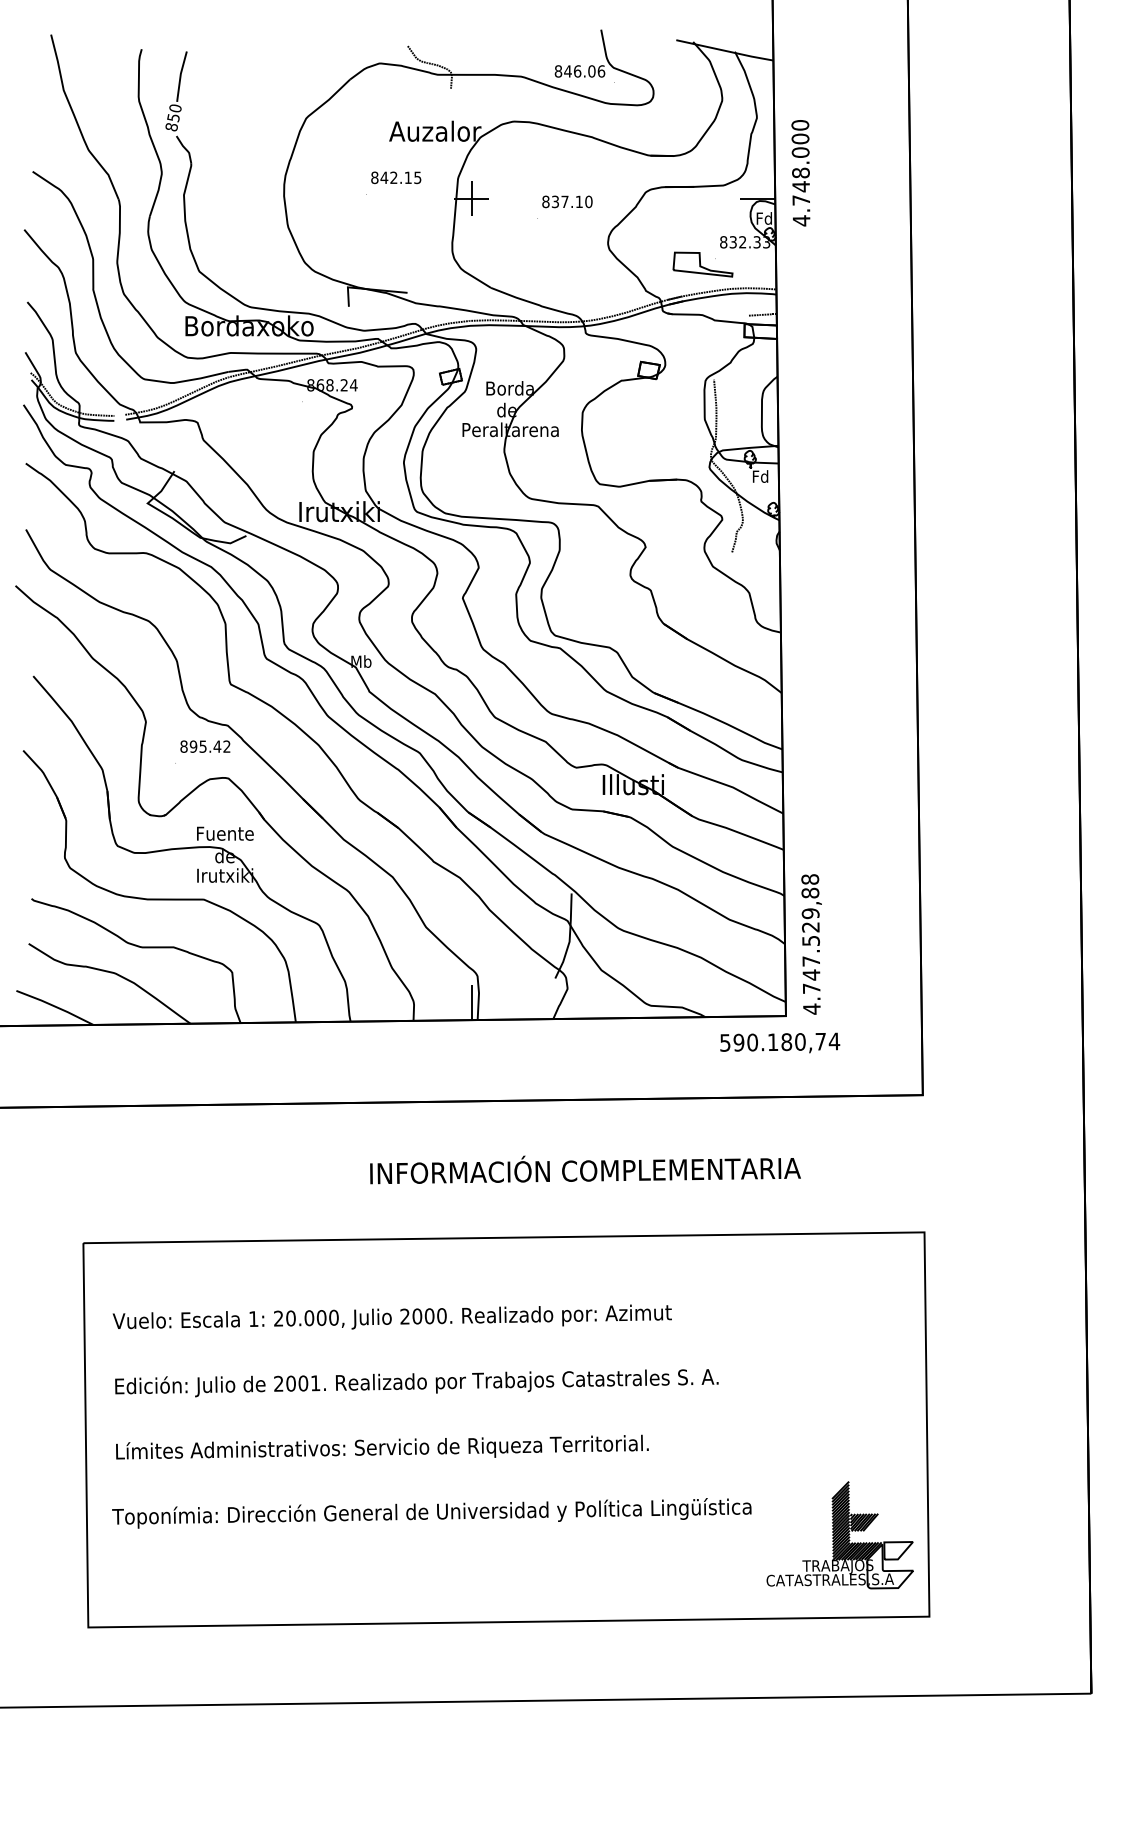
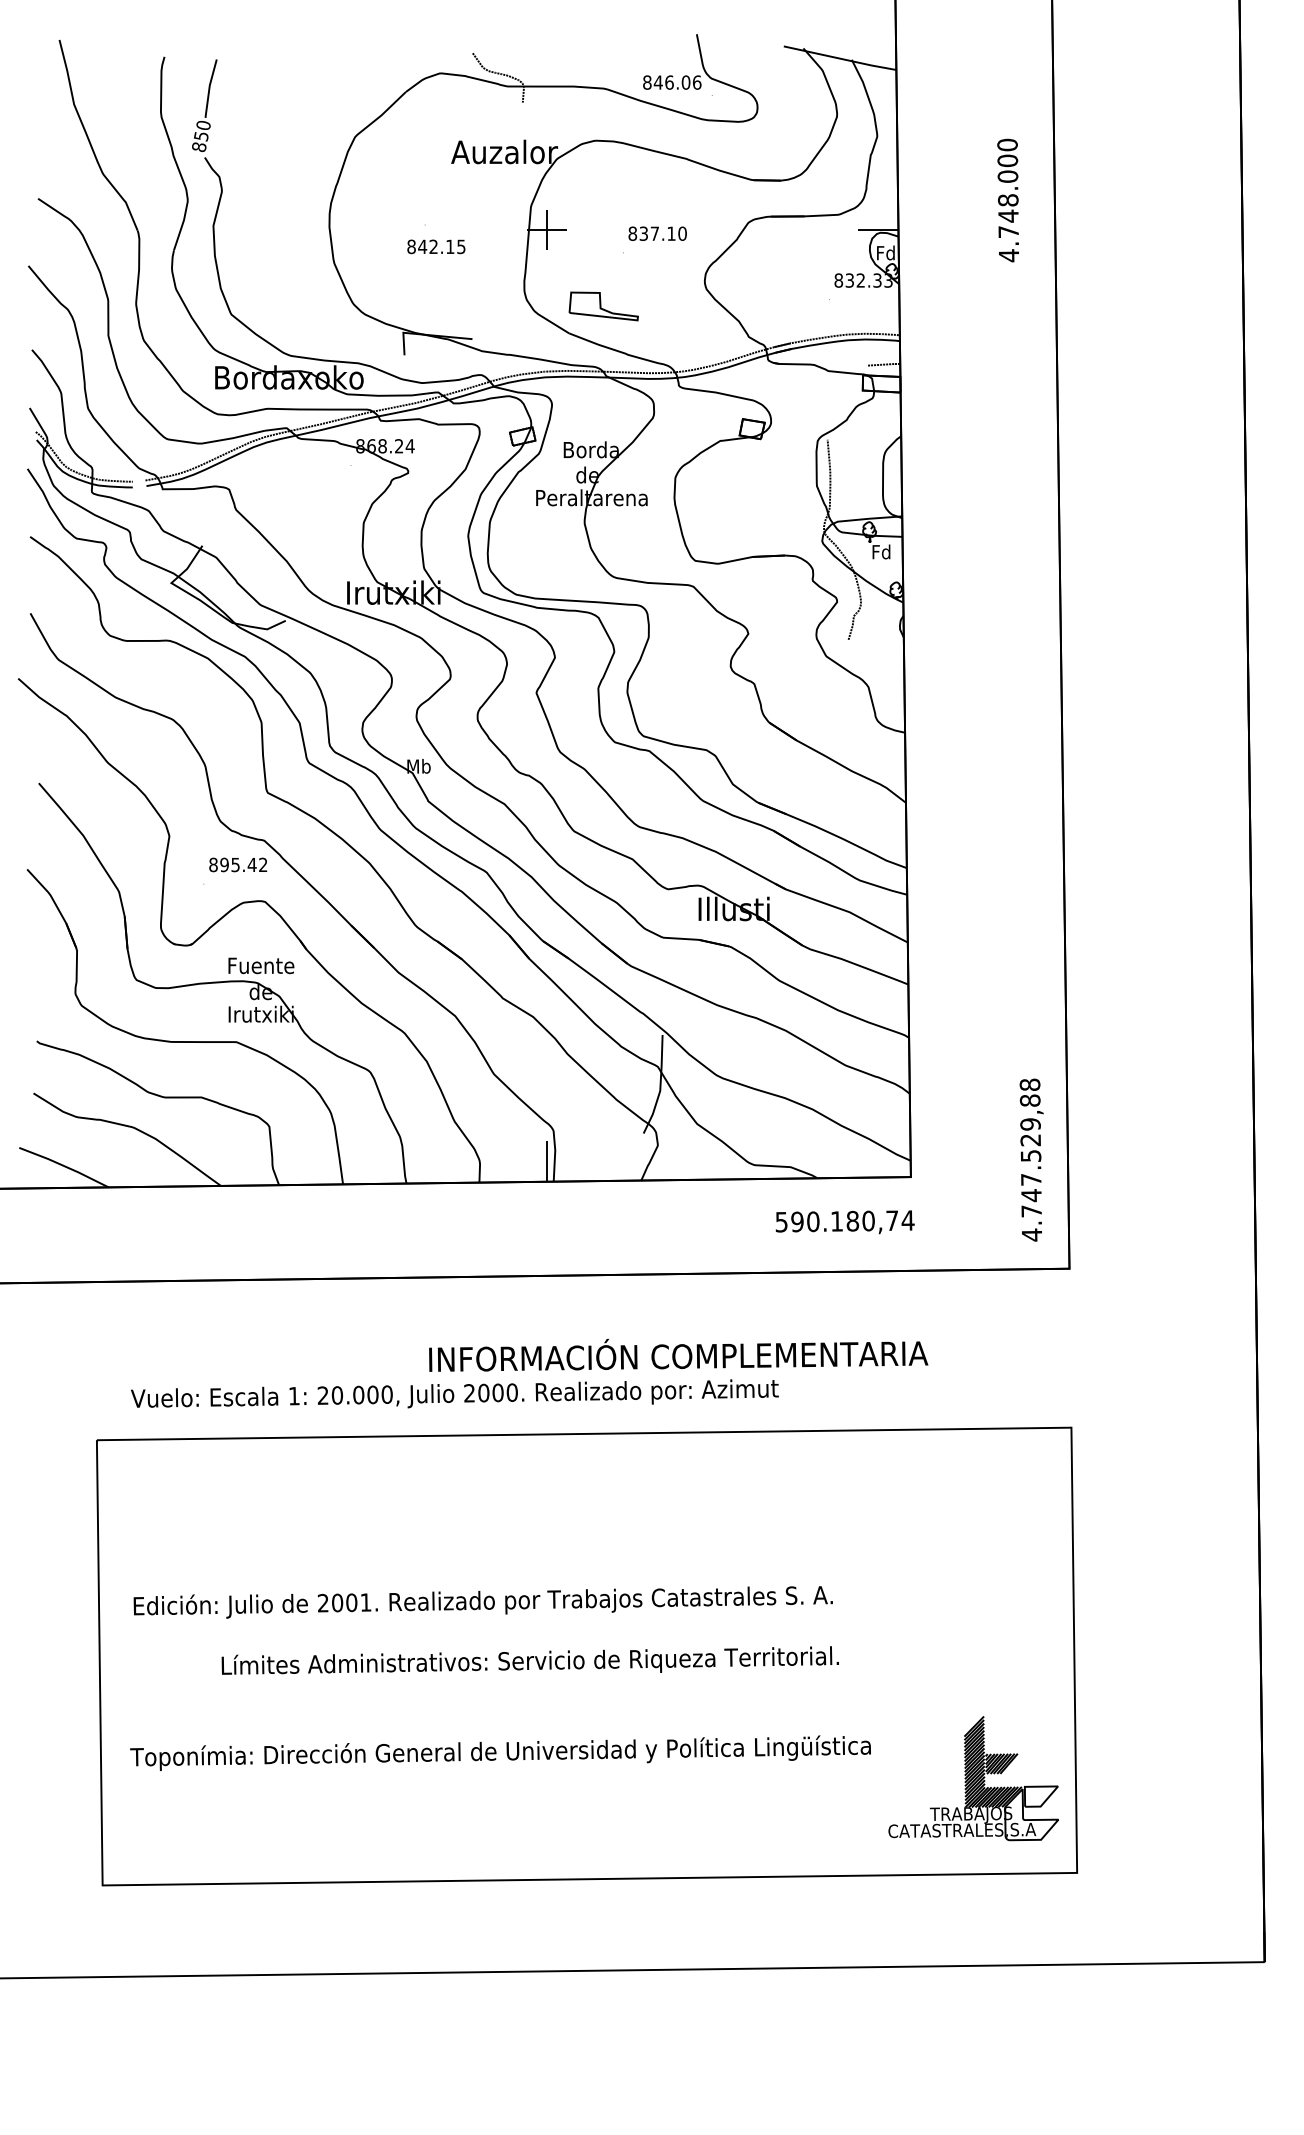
text: (800, 173) -> (1007, 200), moved
text: (396, 177) -> (436, 246), moved
part: (702, 264) -> (603, 306), moved
text: (811, 943) -> (1031, 1159), moved
text: (779, 1043) -> (844, 1222), moved
text: (392, 1316) -> (454, 1393), moved
text: (381, 1447) -> (529, 1660), moved

